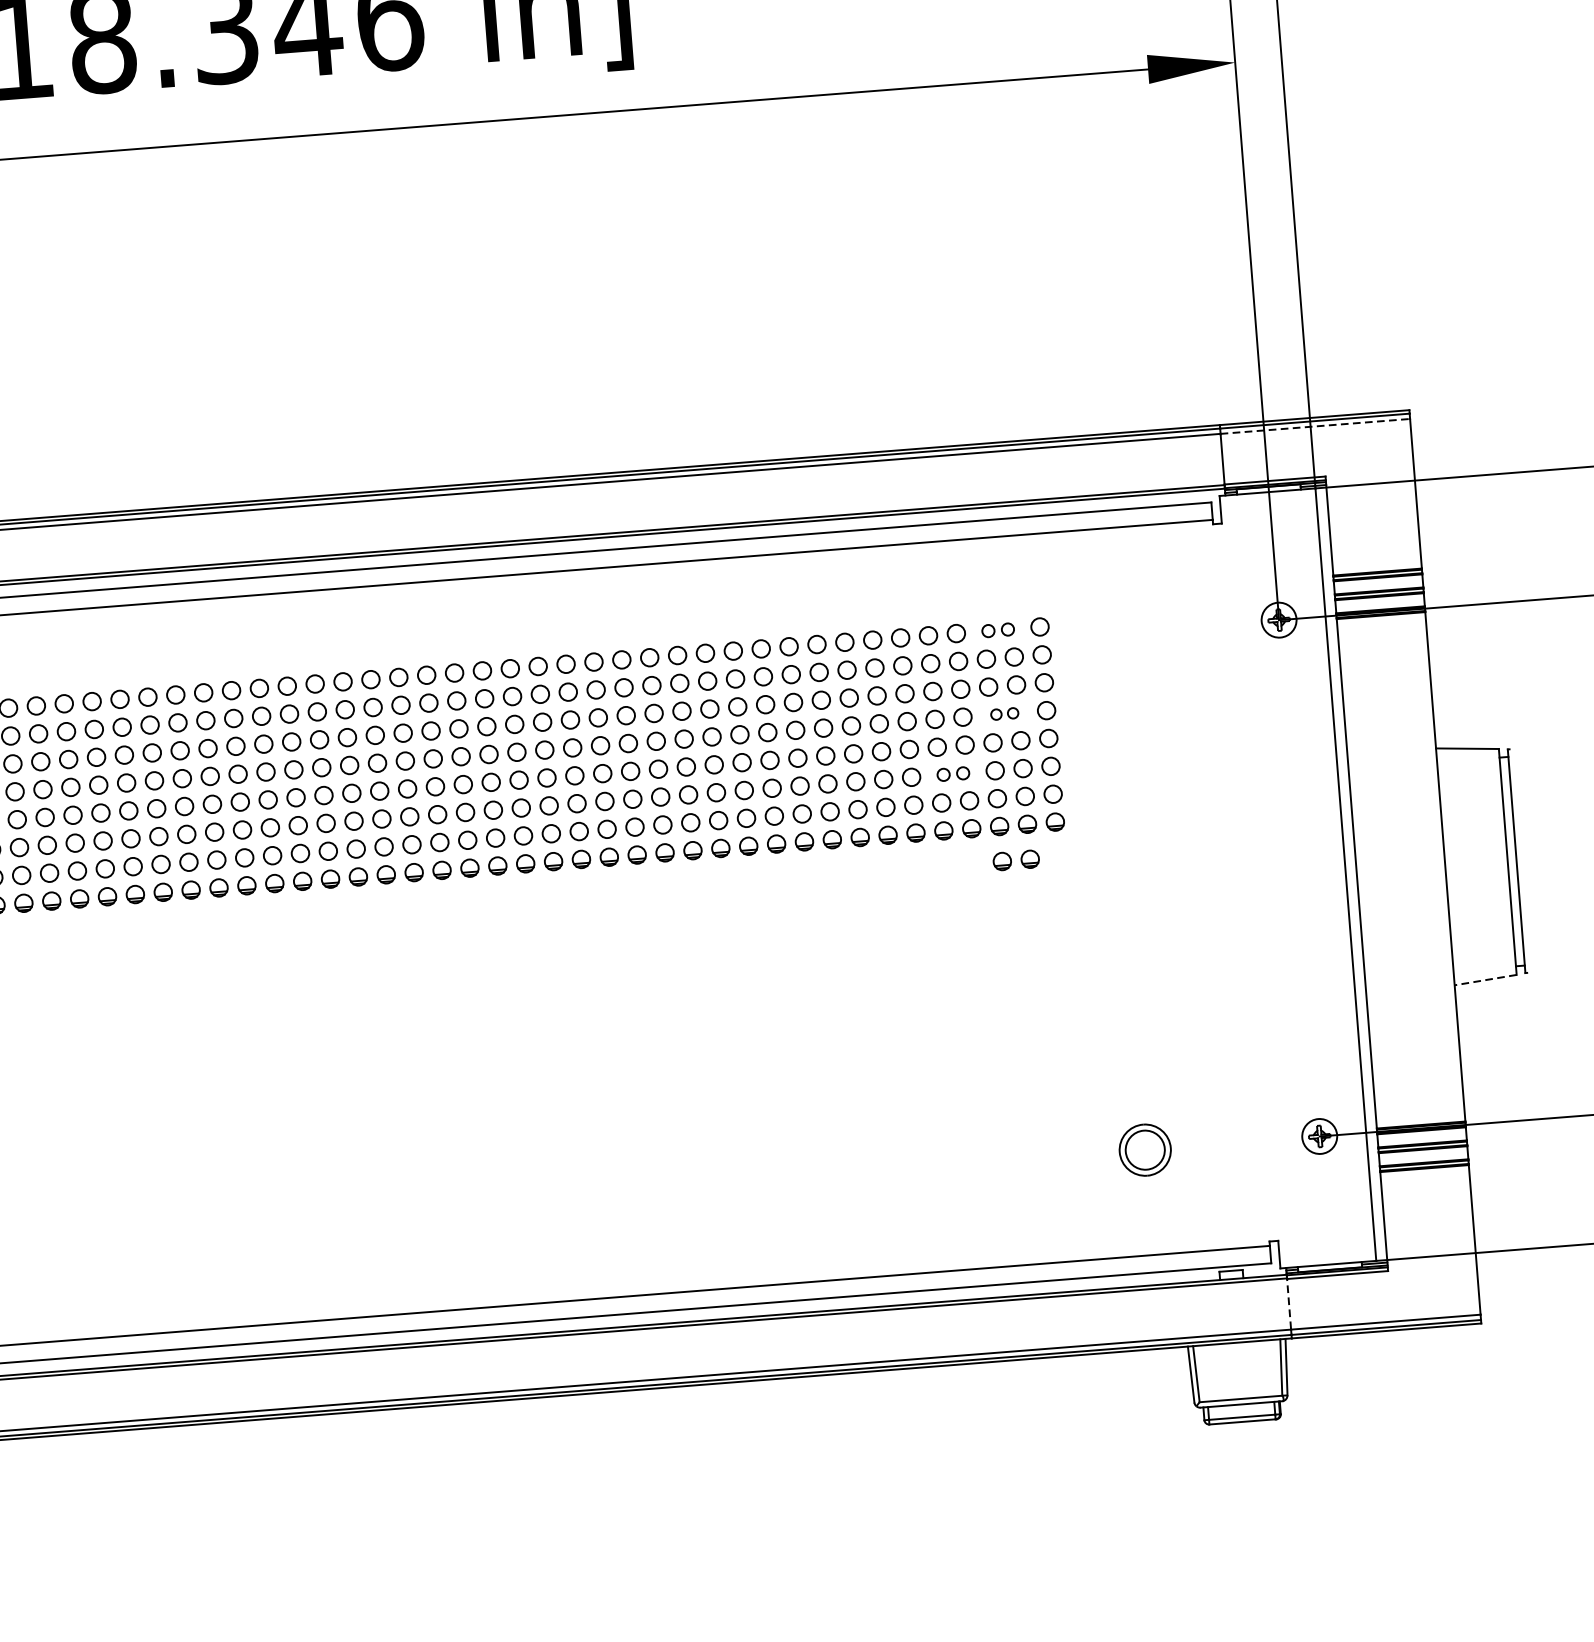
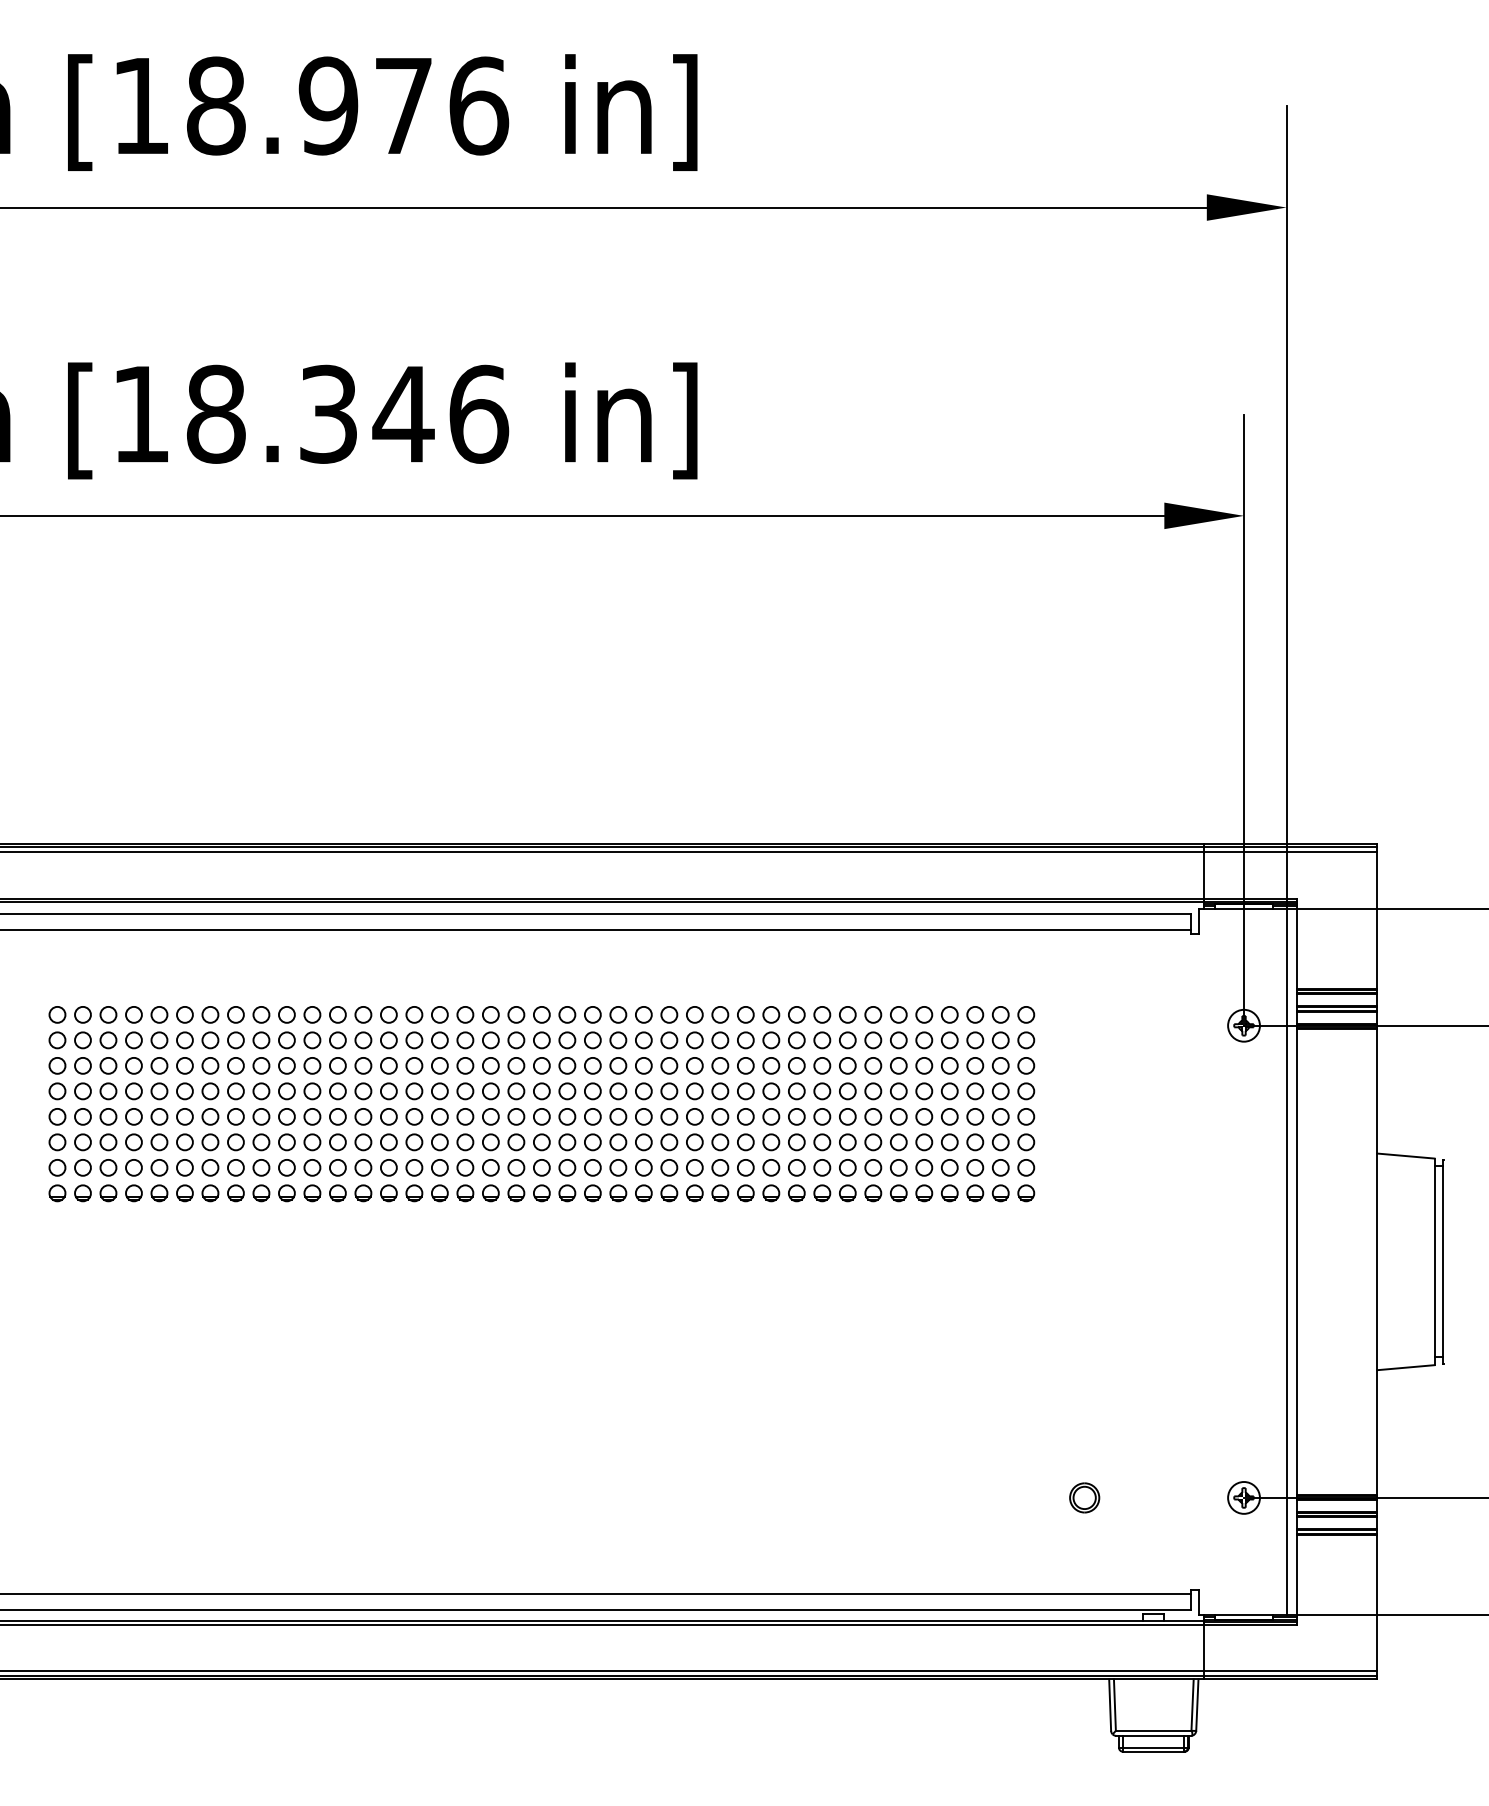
line: (1315, 426) -> (1290, 852), dashed -> solid
part: (997, 629) -> (987, 1014), size x1.43
part: (1004, 714) -> (987, 1091), size x1.67
part: (952, 774) -> (936, 1142), size x1.43
part: (1015, 860) -> (987, 1225), removed
line: (1486, 979) -> (1406, 1367), dashed -> solid
part: (1145, 1149) -> (1084, 1497), size x0.62
line: (1289, 1304) -> (1204, 1648), dashed -> solid

